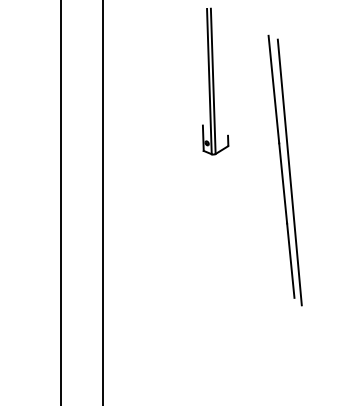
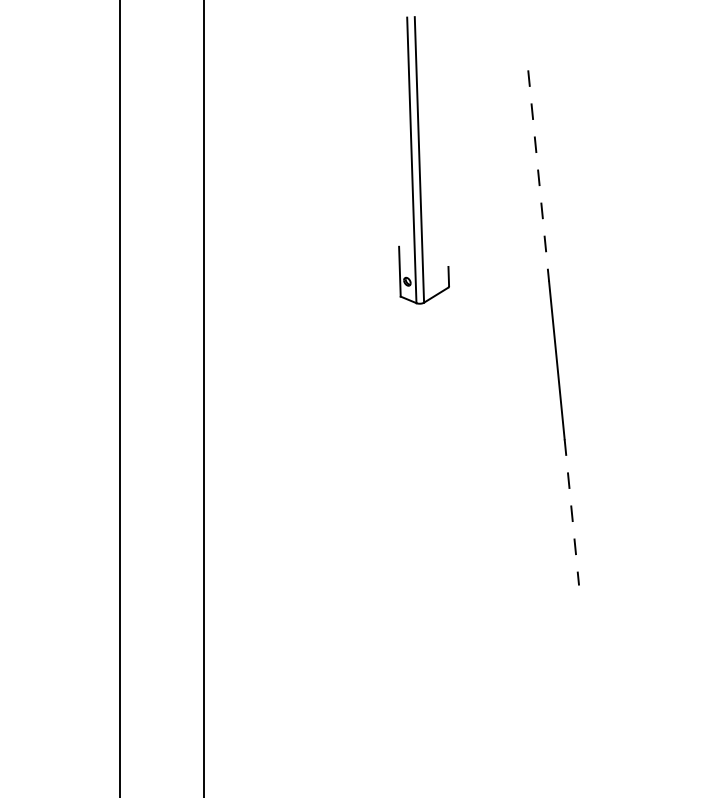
line: (273, 90) -> (537, 177), solid -> dashed
line: (289, 172) -> (569, 339), removed
line: (290, 261) -> (571, 514), solid -> dashed

